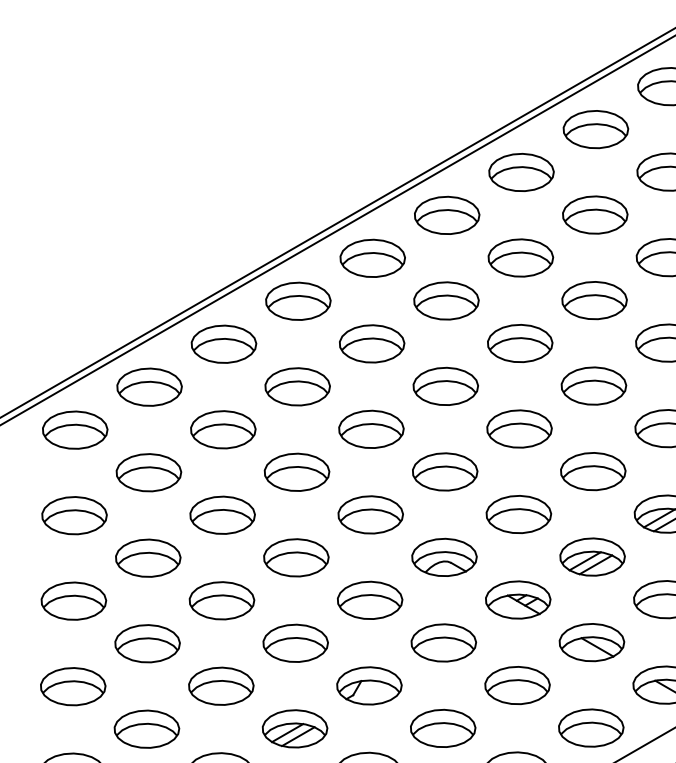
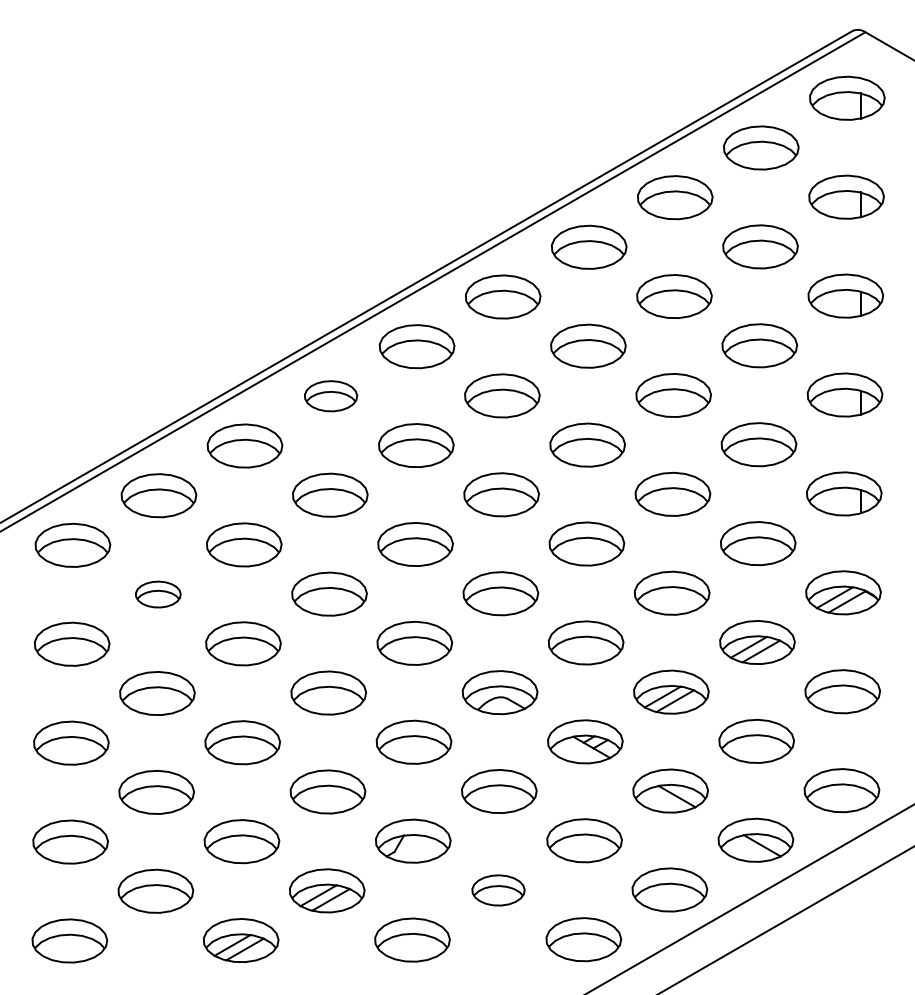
part: (297, 300) -> (330, 395), size x0.7
part: (149, 472) -> (158, 594), size x0.6
part: (443, 728) -> (498, 890), size x0.7

